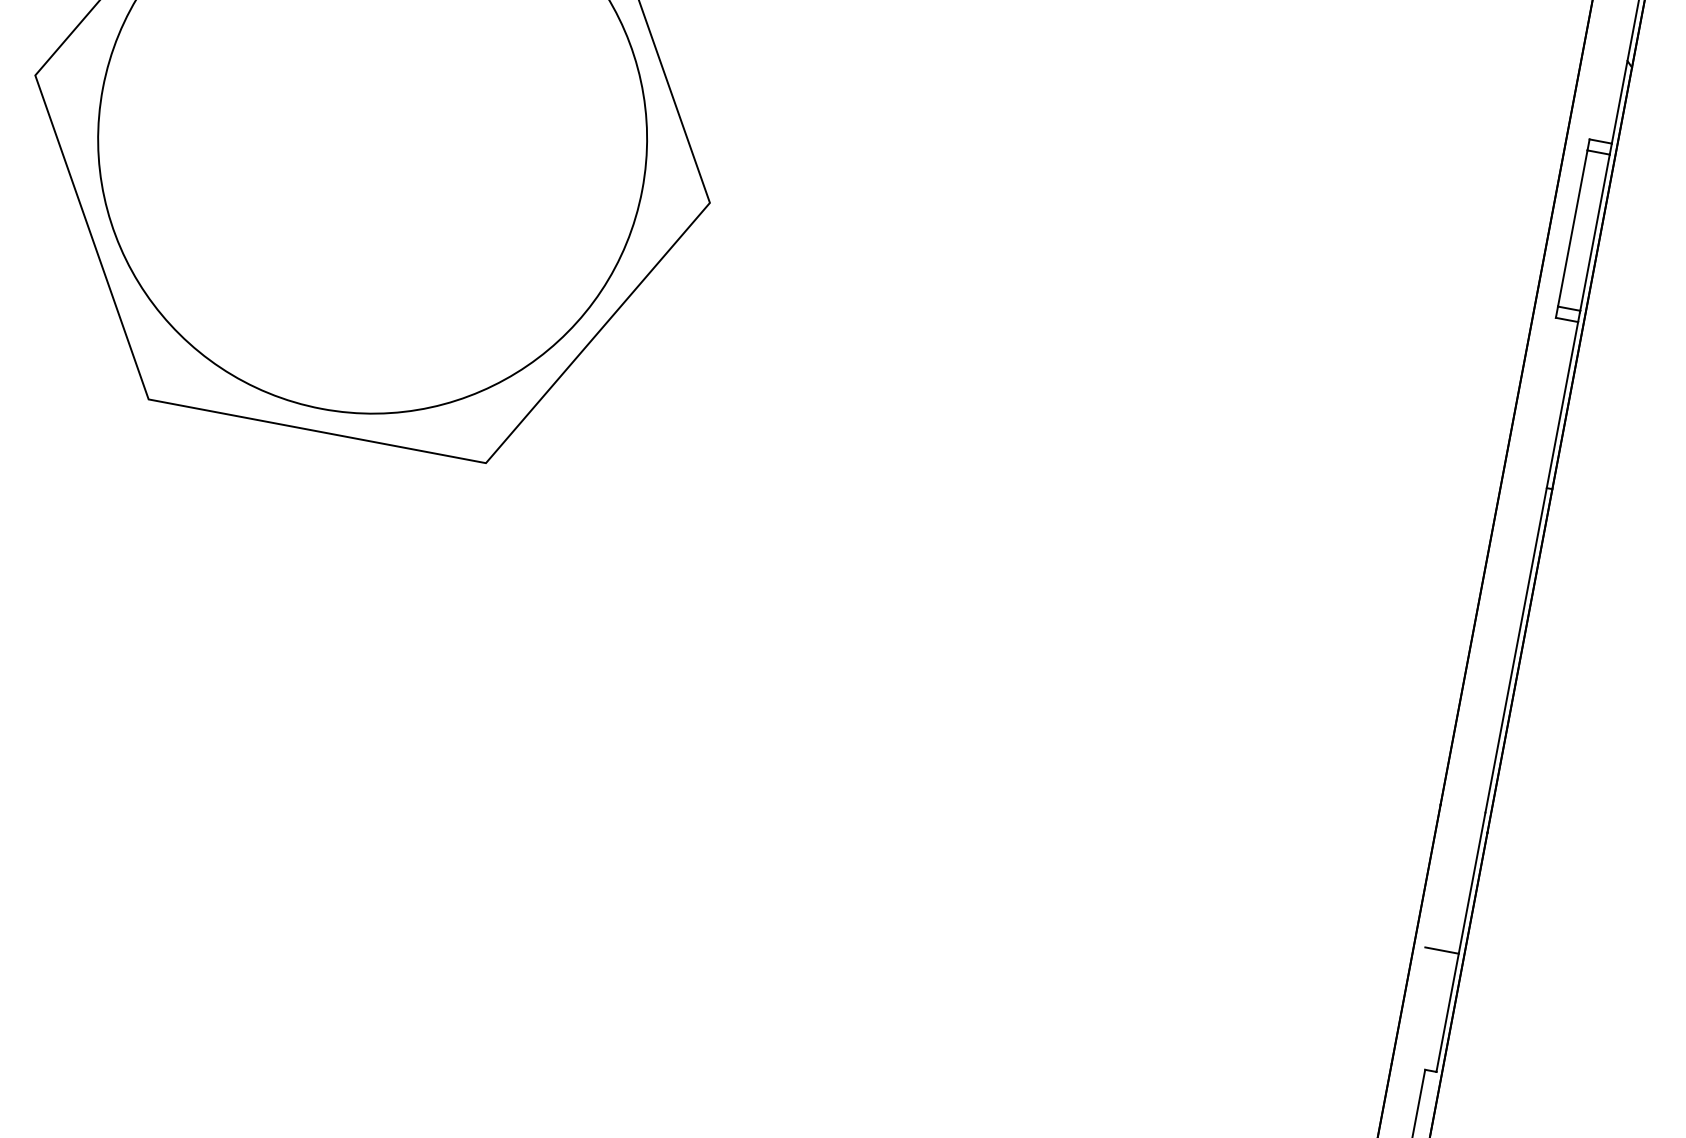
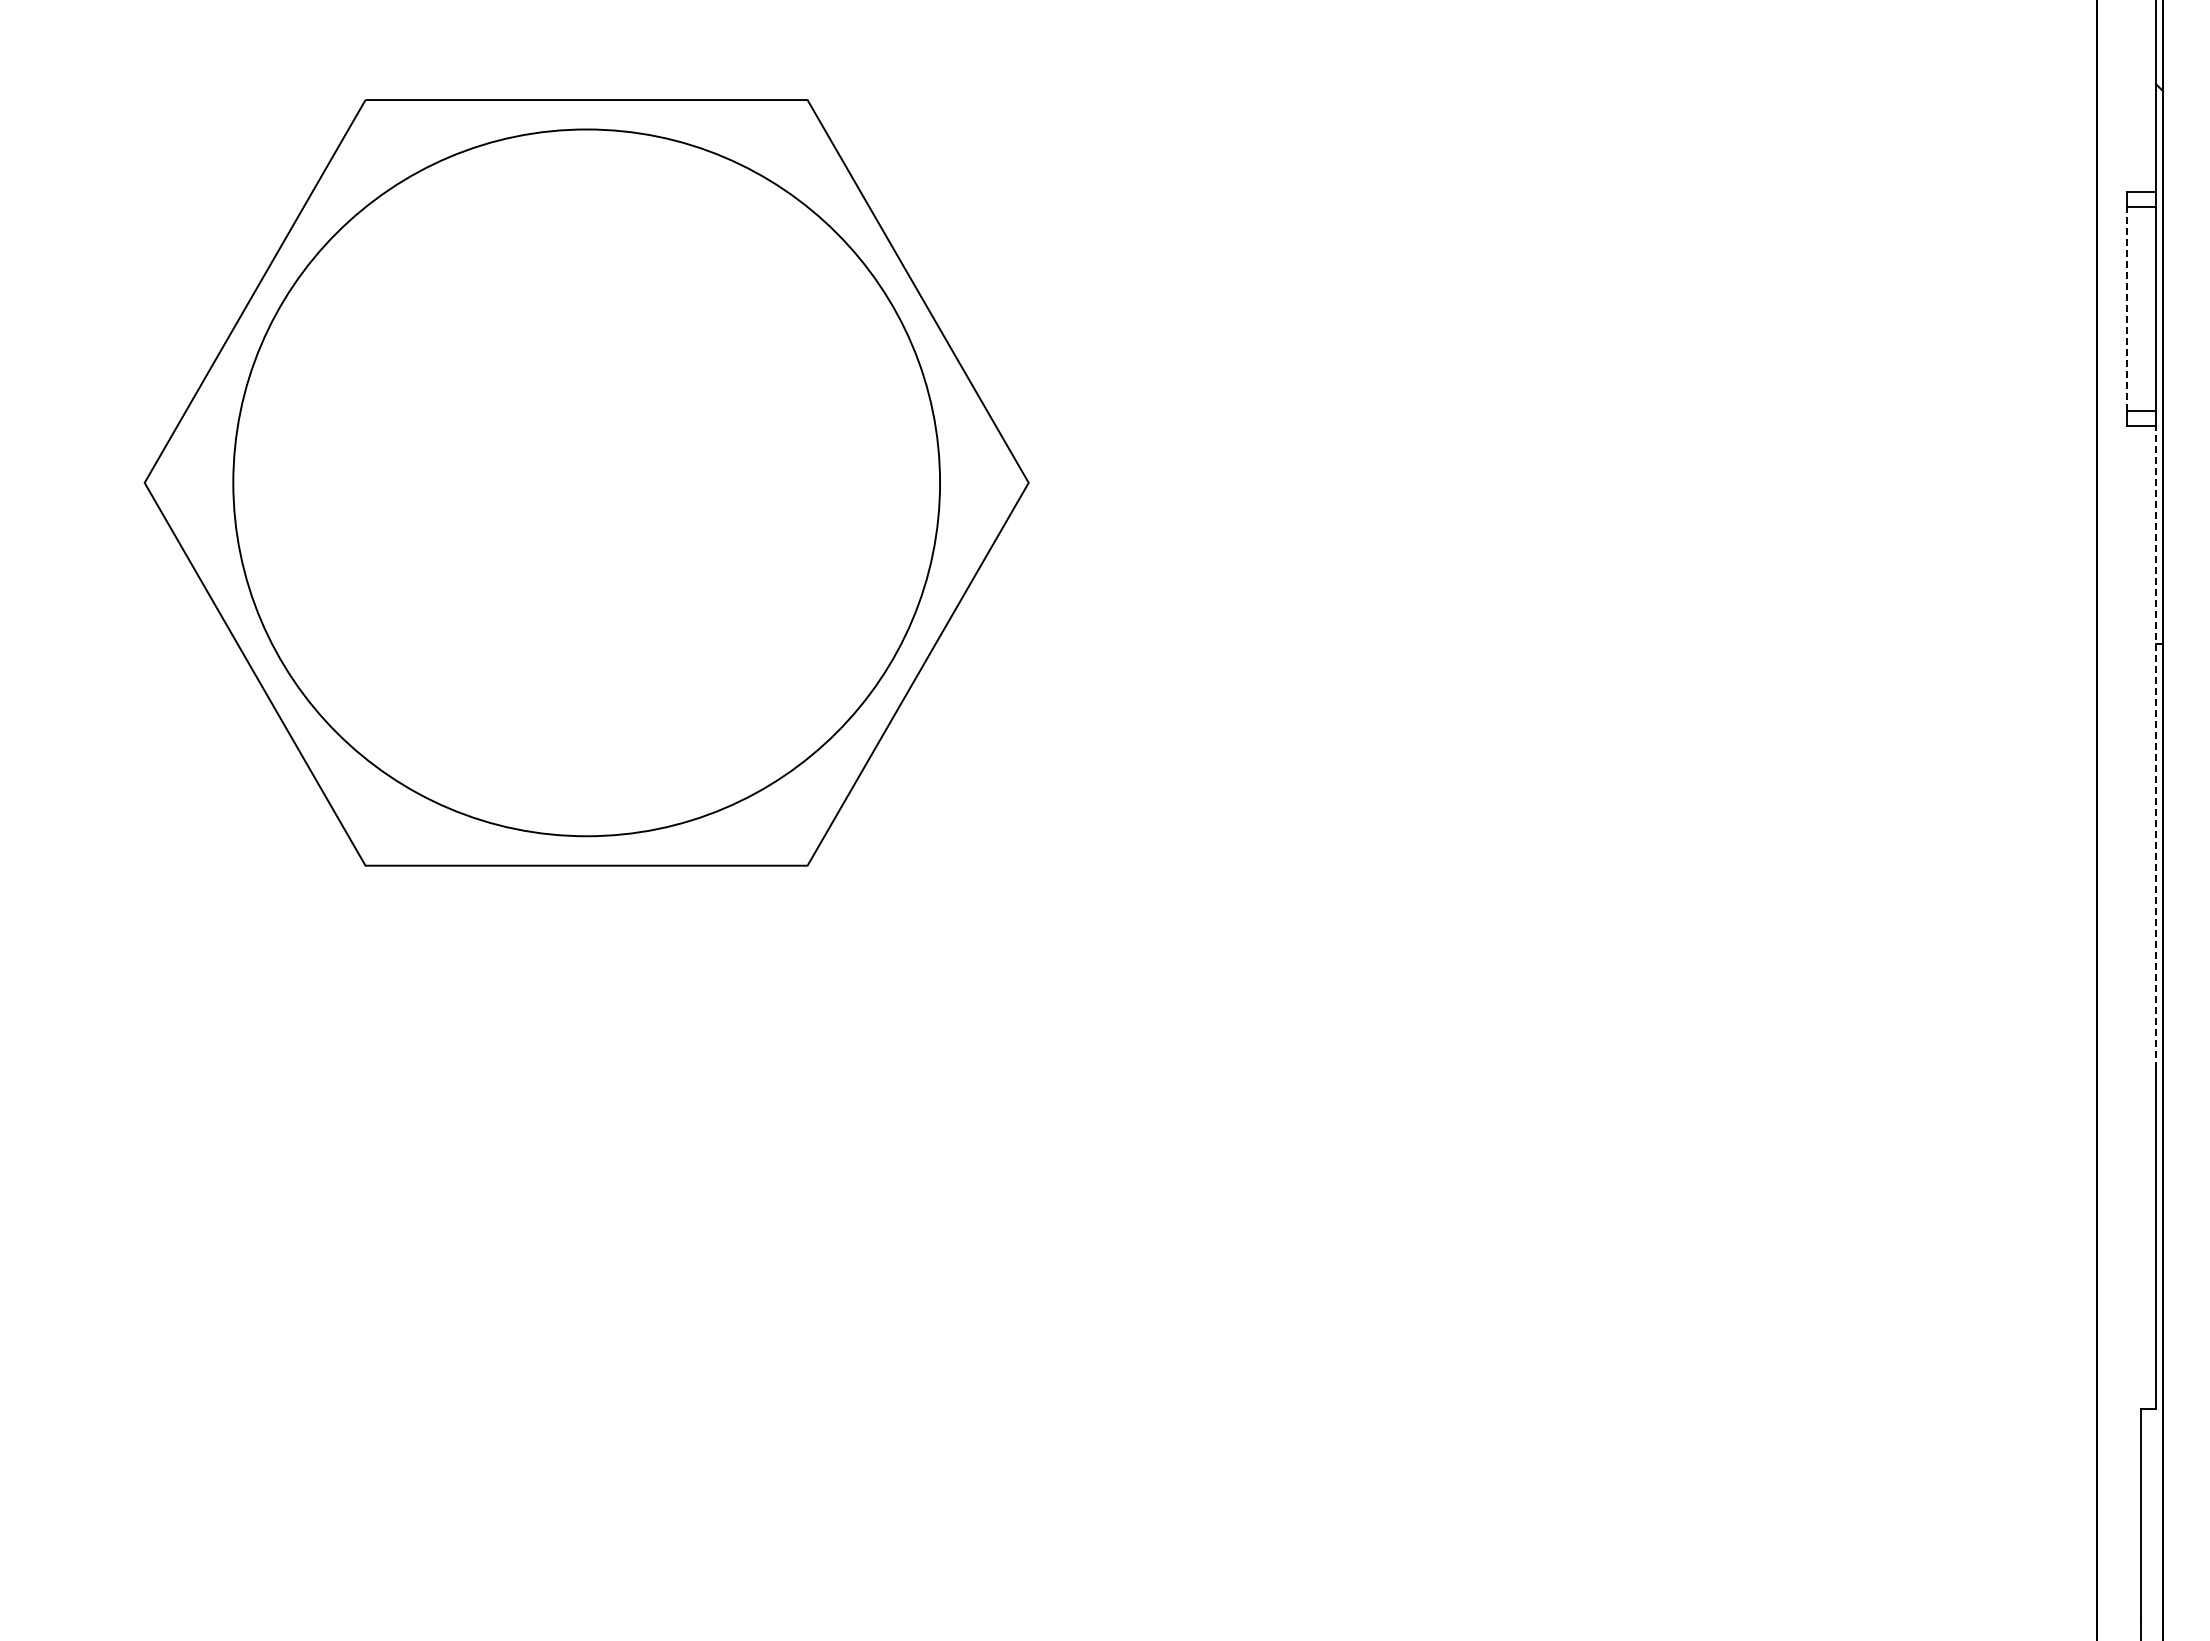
line: (1572, 228) -> (2126, 308), solid -> dashed
line: (1531, 566) -> (2155, 746), solid -> dashed
line: (1441, 950) -> (2133, 1253), removed

